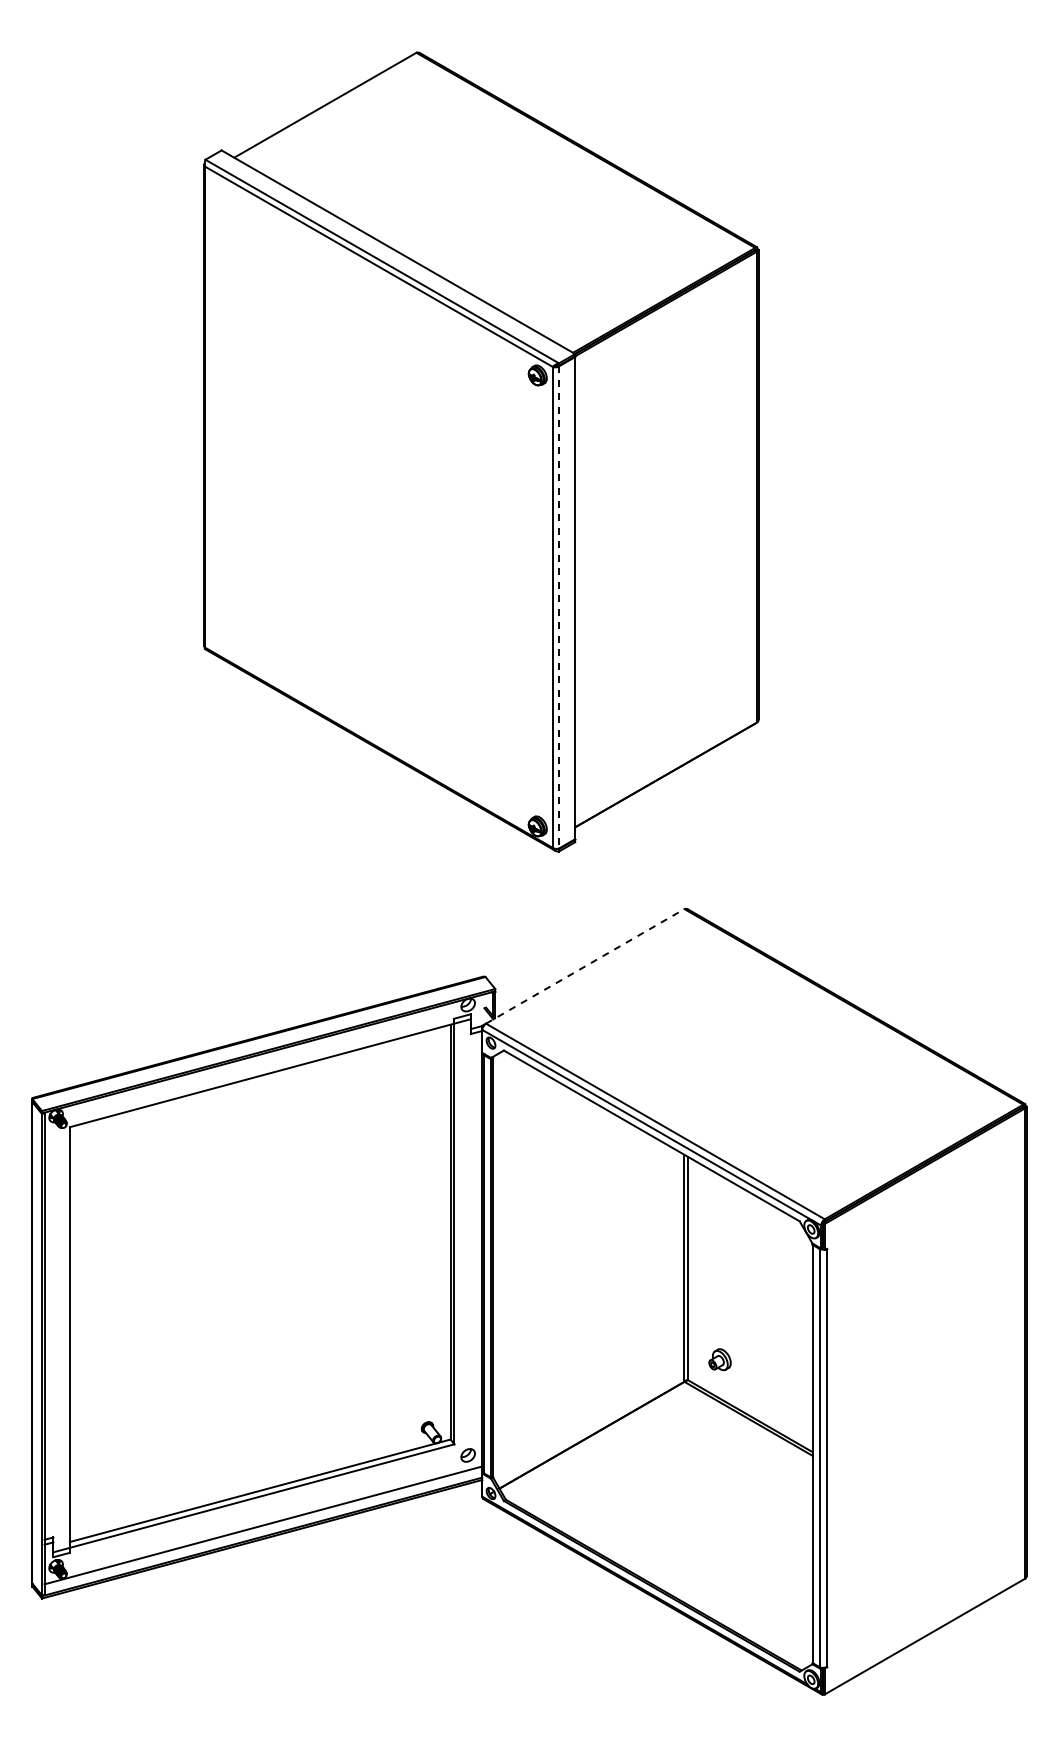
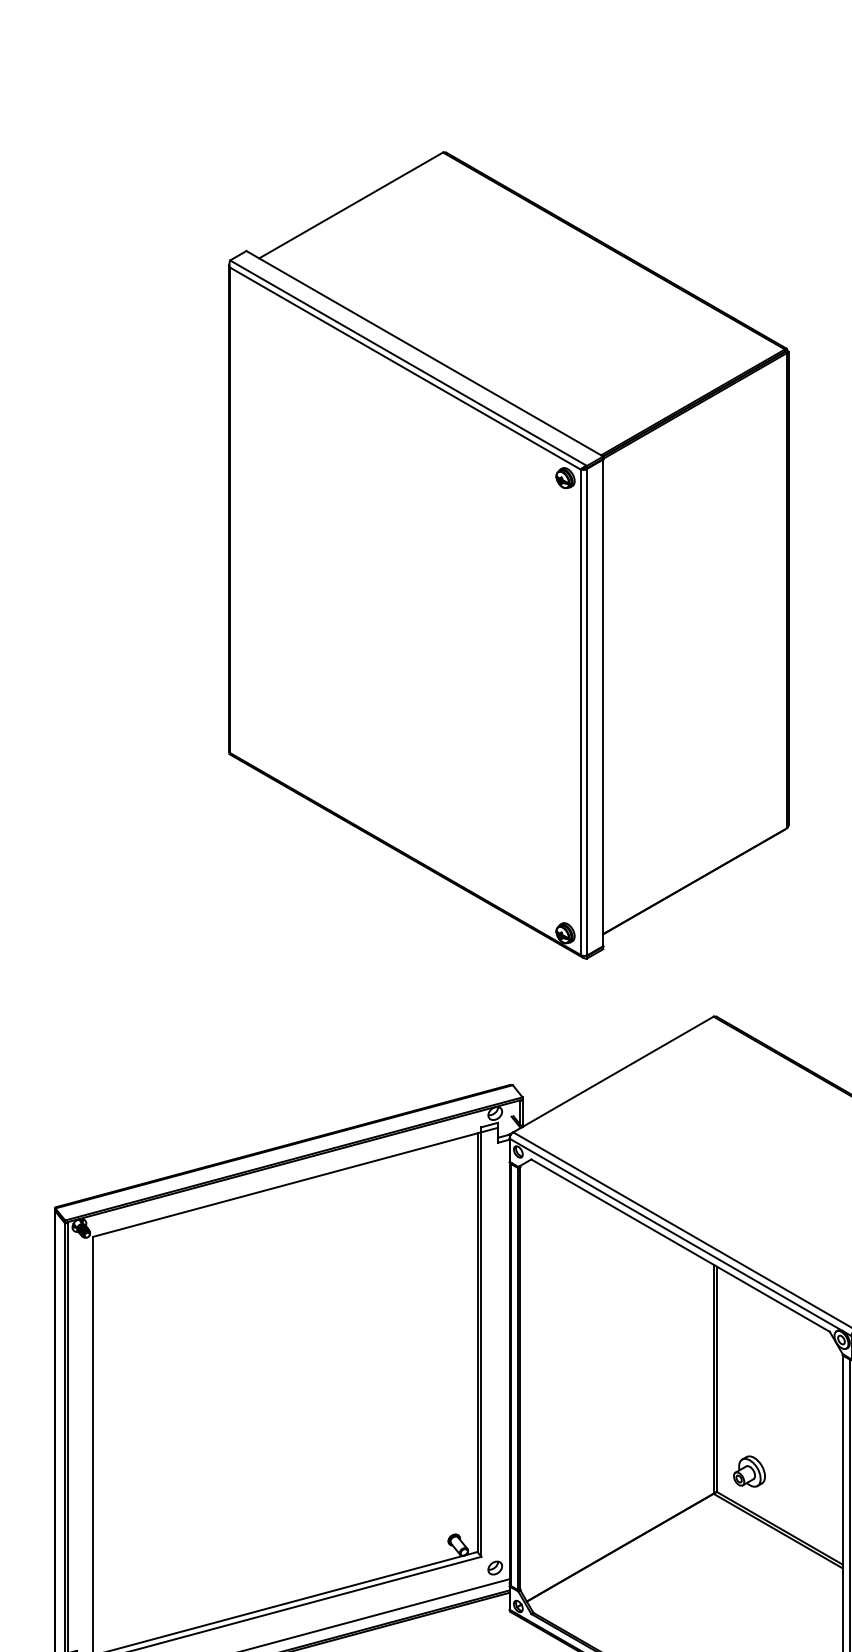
line: (559, 607) -> (587, 712), dashed -> solid
line: (585, 966) -> (613, 1074), dashed -> solid
part: (719, 1359) -> (748, 1471), size x1.43

